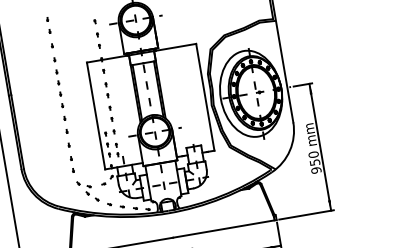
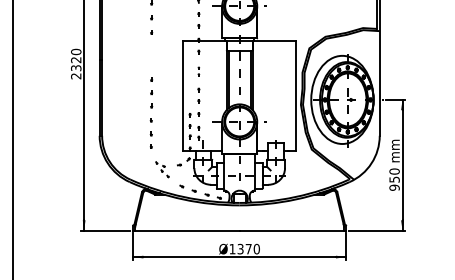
part: (58, 82) -> (151, 55), removed
part: (106, 90) -> (198, 71), size x0.6
part: (88, 191) -> (162, 169), size x0.7

